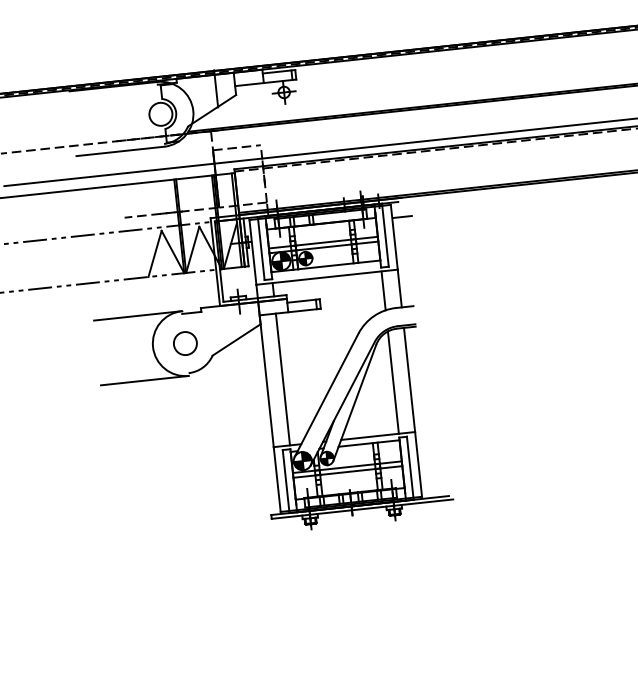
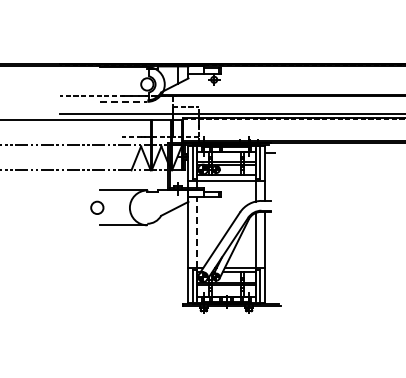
line: (120, 150) -> (123, 101), solid -> dashed
circle: (185, 342) -> (97, 207), moved
line: (283, 379) -> (197, 232), solid -> dashed

